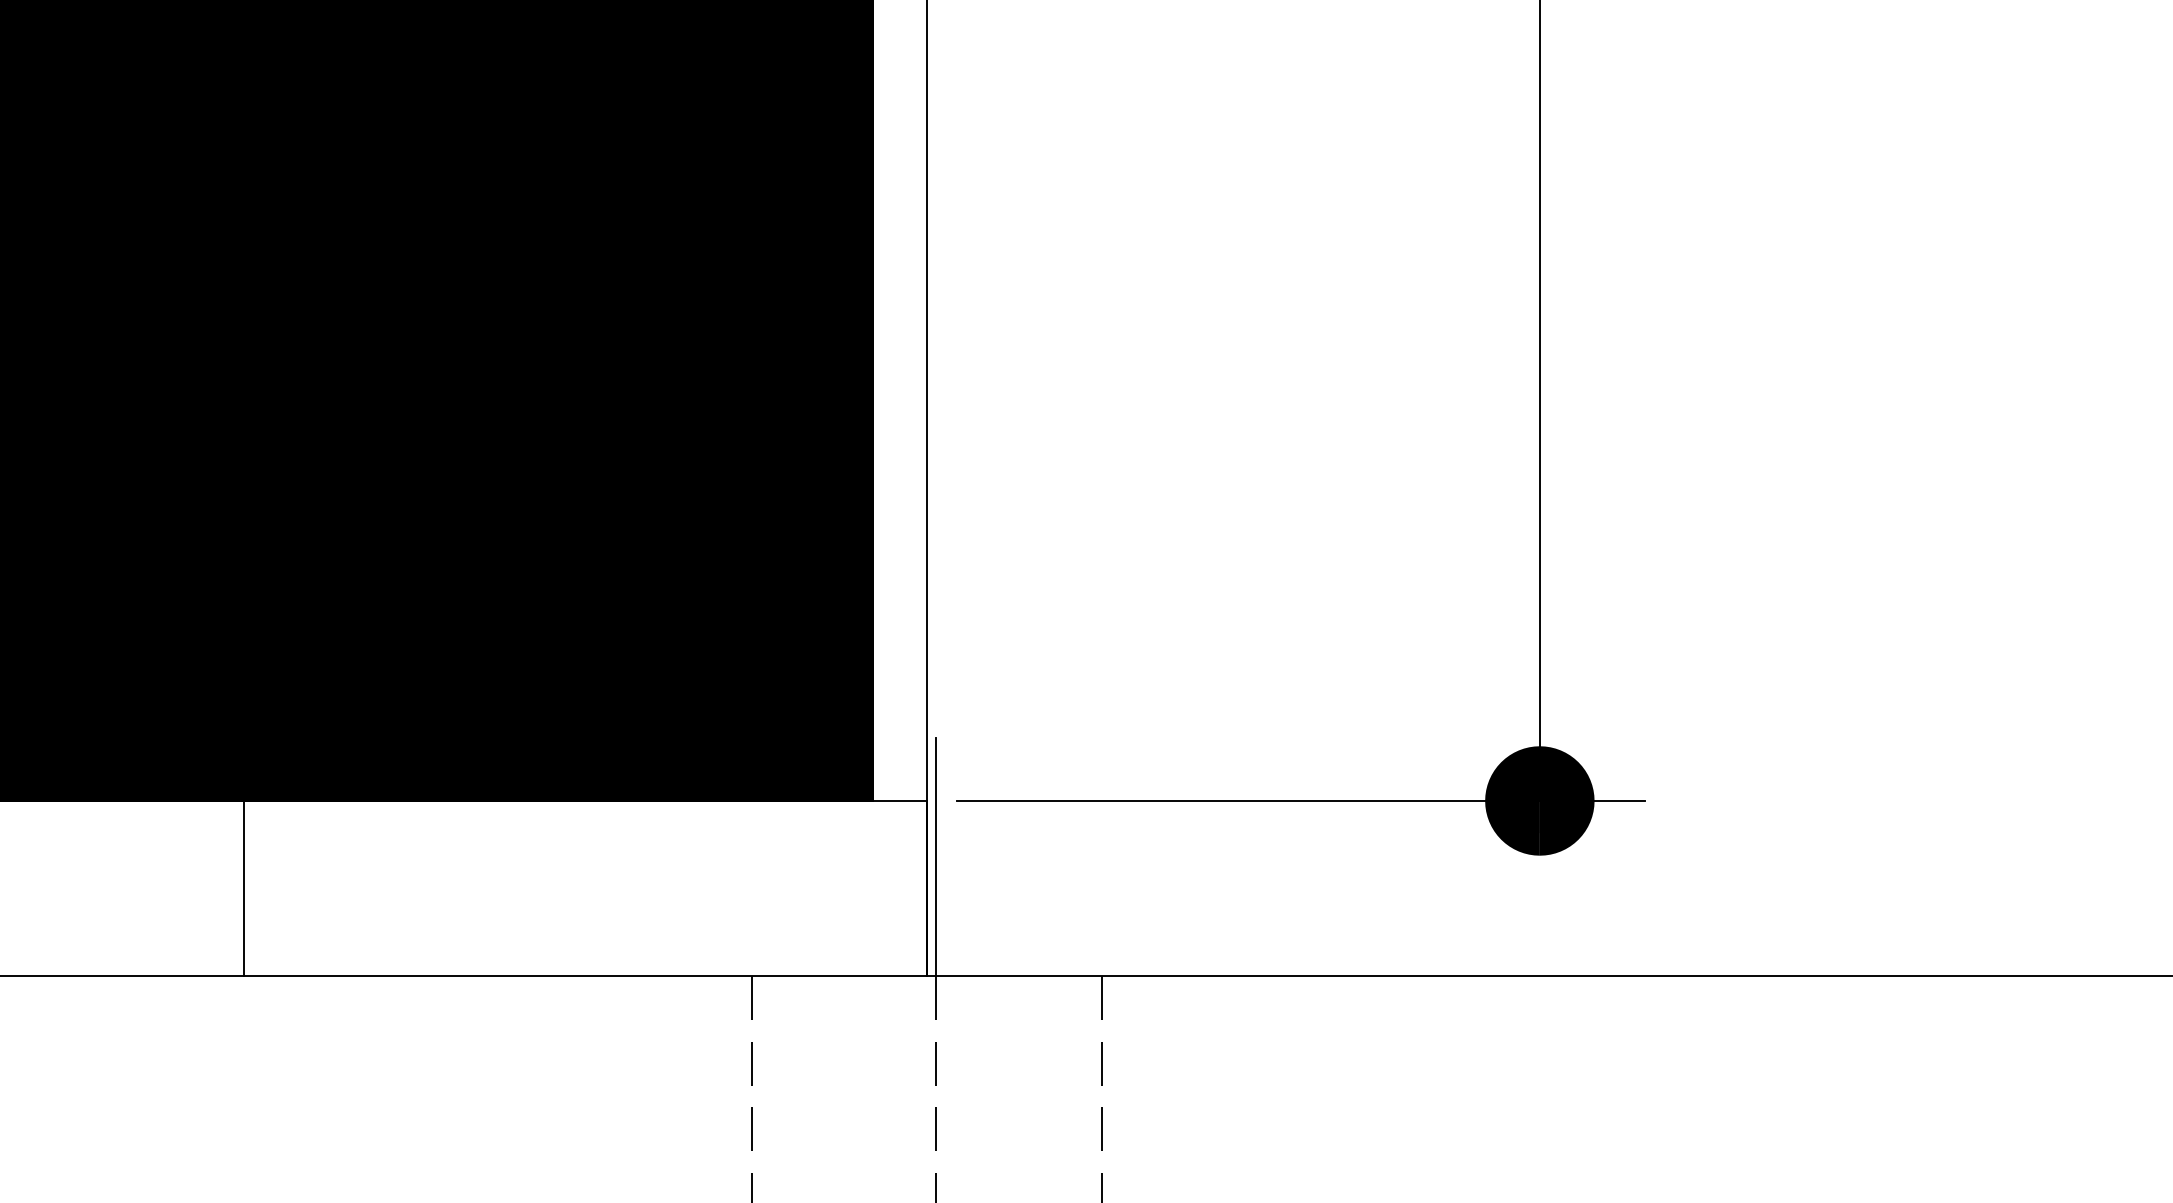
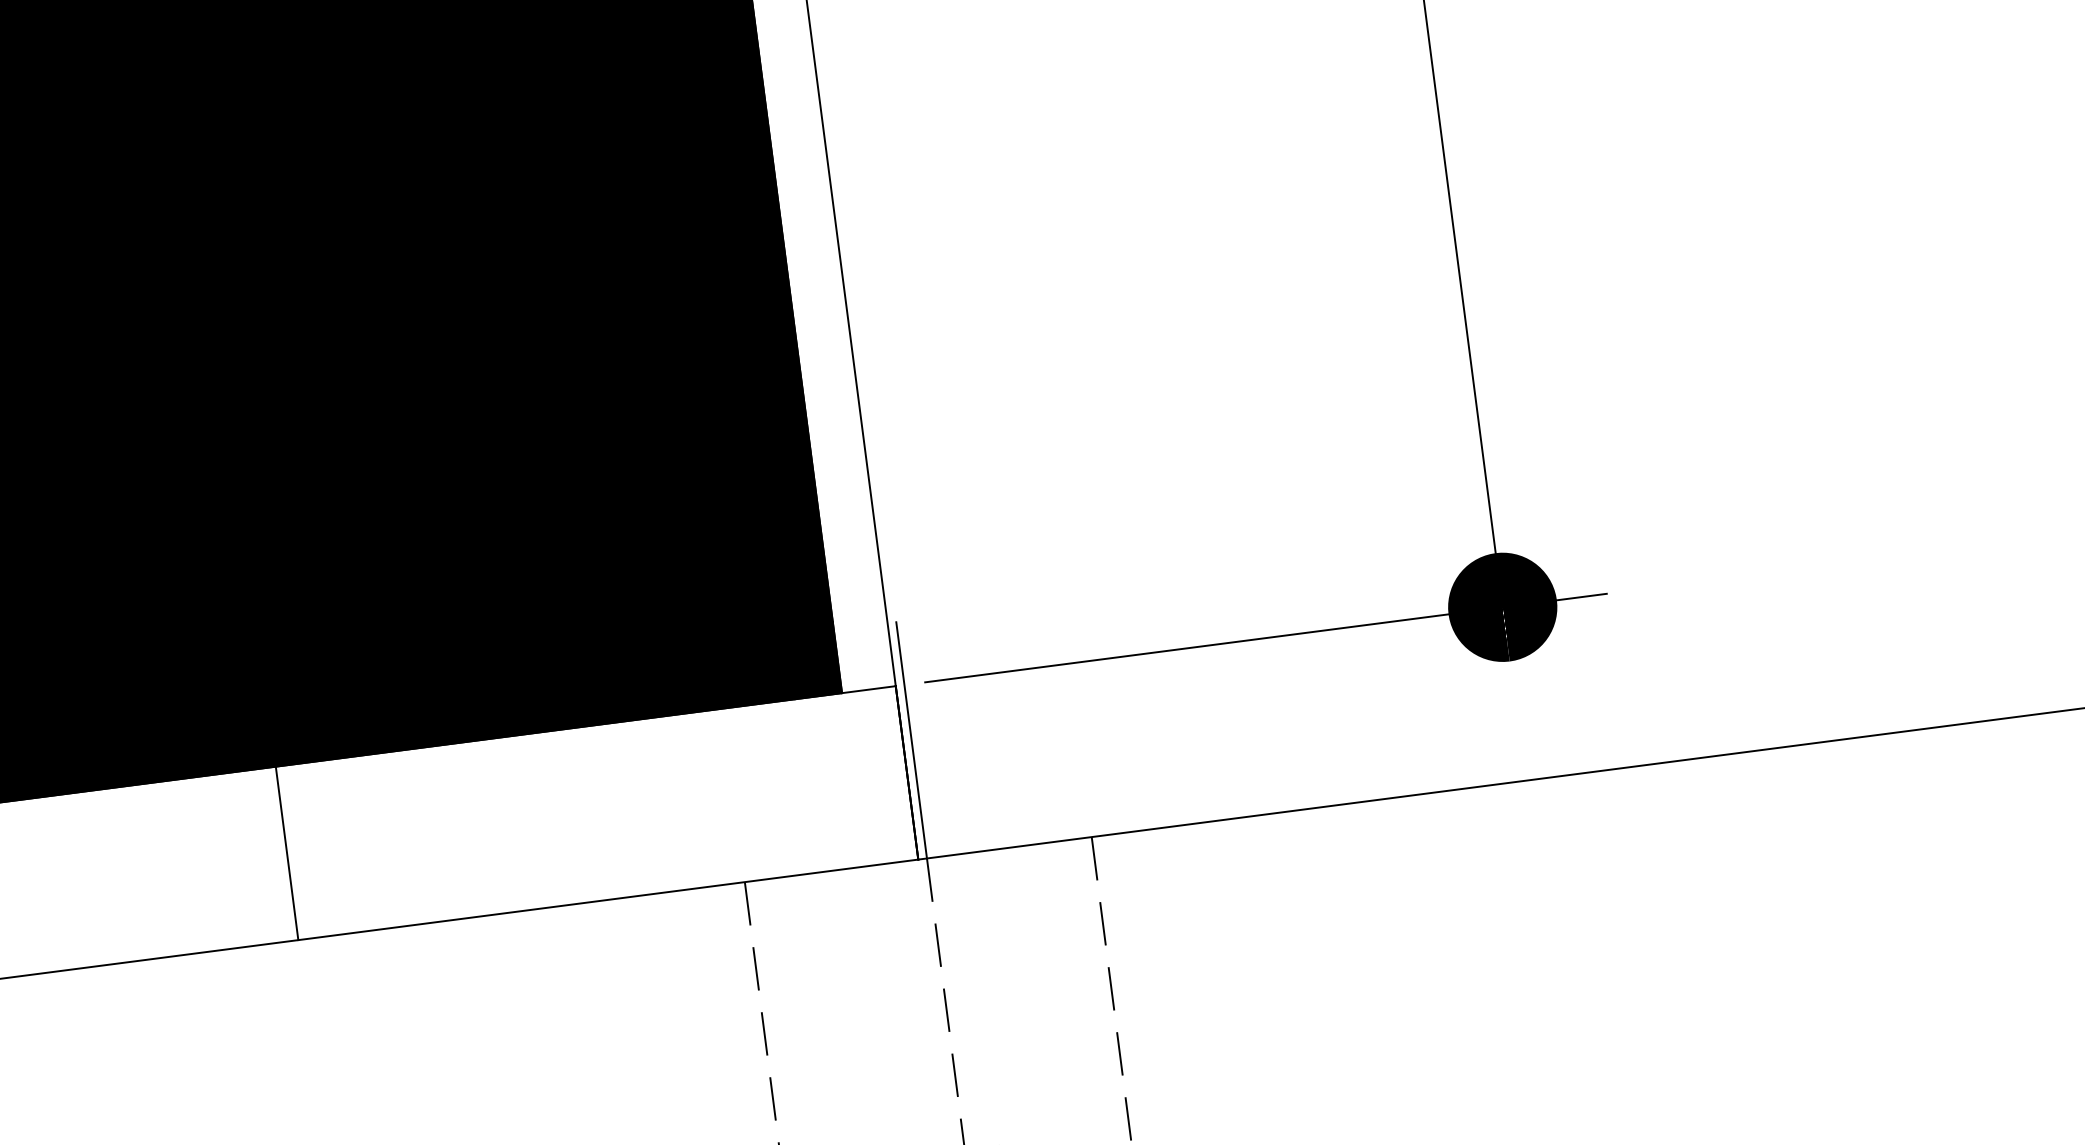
line: (244, 888) -> (287, 853), moved

